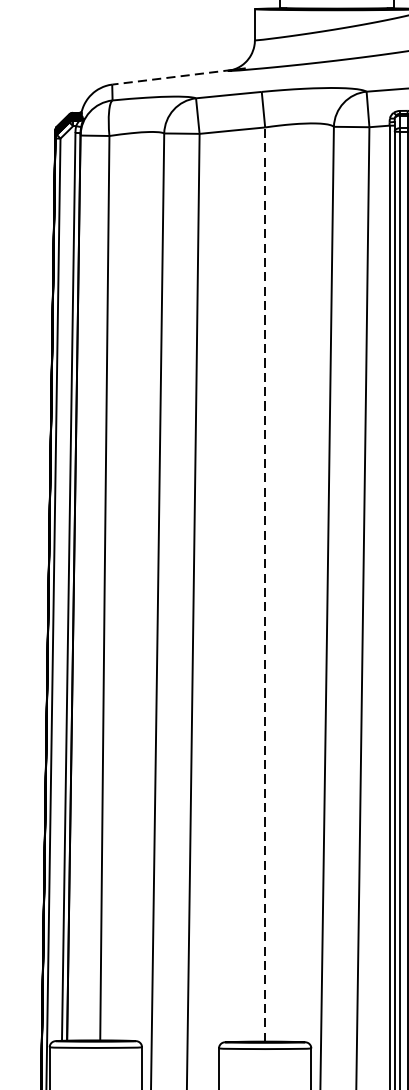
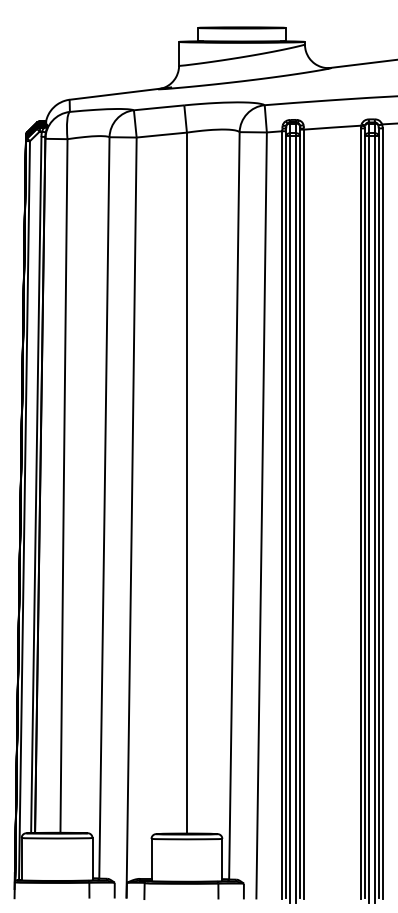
line: (172, 77) -> (115, 94), dashed -> solid
line: (264, 585) -> (186, 483), dashed -> solid

